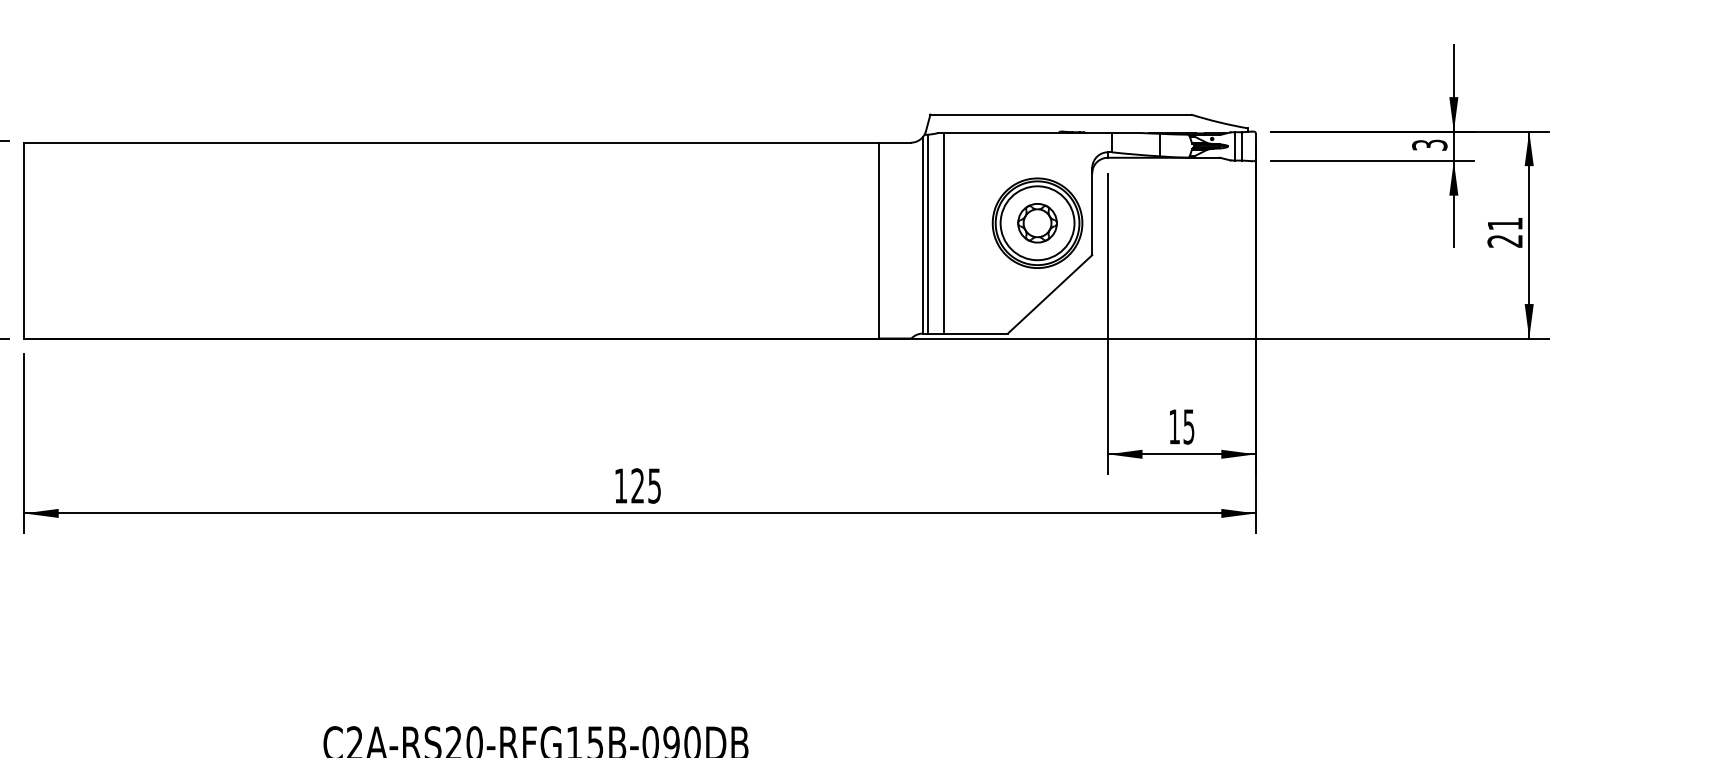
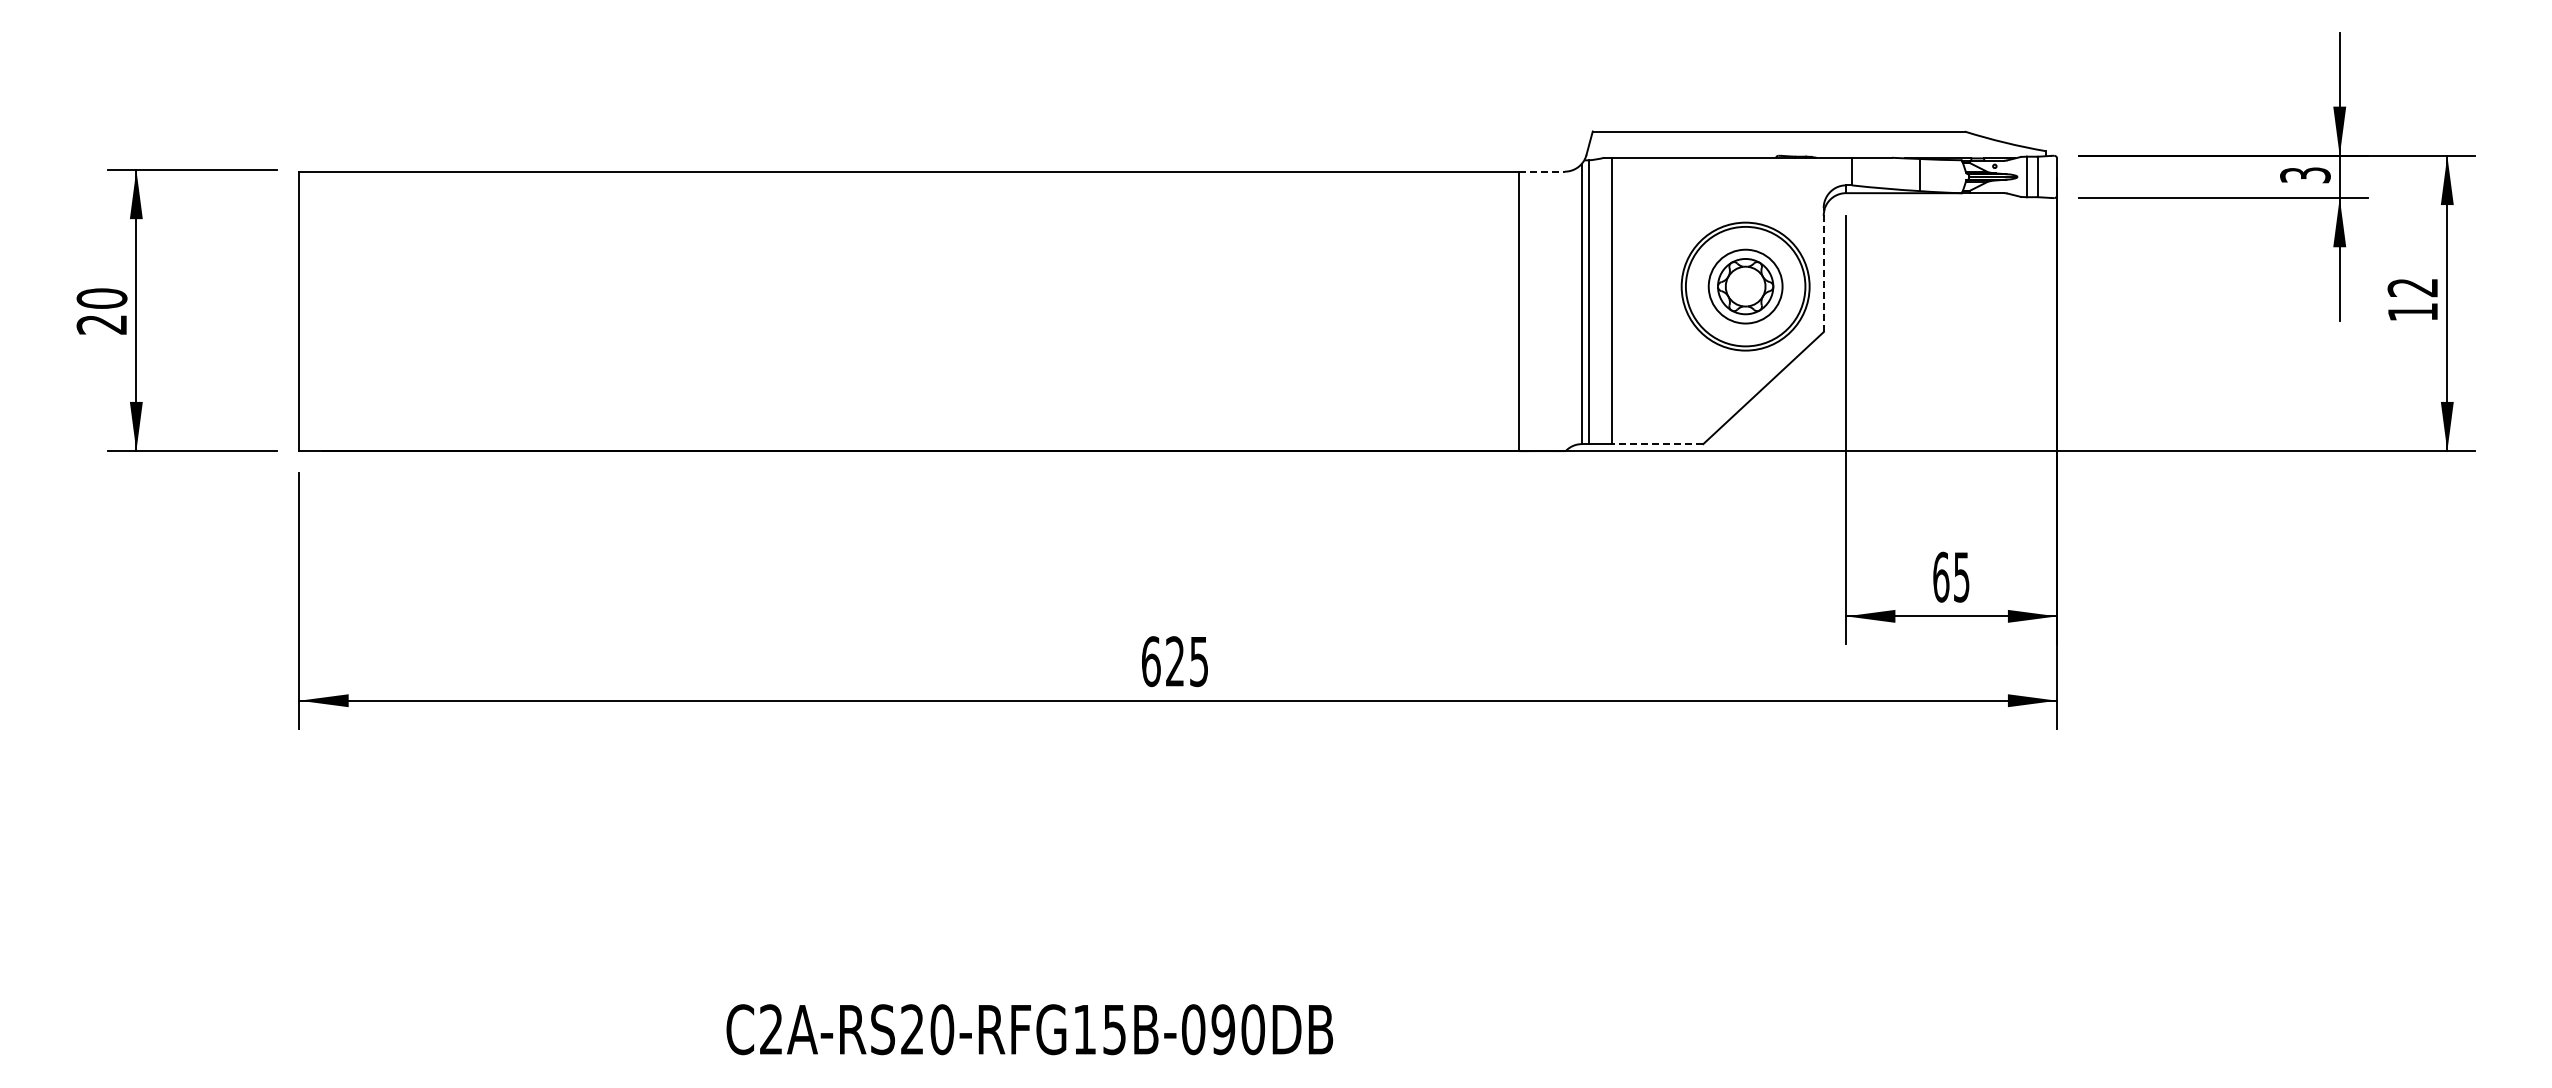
line: (895, 142) -> (1542, 171), solid -> dashed
line: (1092, 211) -> (1823, 269), solid -> dashed
circle: (1037, 223) -> (1745, 286), size x0.7
text: (1504, 232) -> (2412, 300), 21 -> 12
line: (975, 333) -> (1657, 444), solid -> dashed
text: (1174, 426) -> (1941, 576), 15 -> 65
text: (621, 485) -> (1151, 661), 125 -> 625

